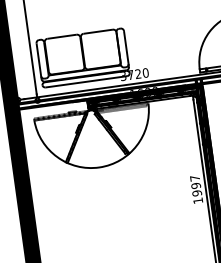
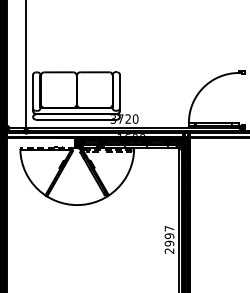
text: (198, 200) -> (169, 250), 1997 -> 2997

